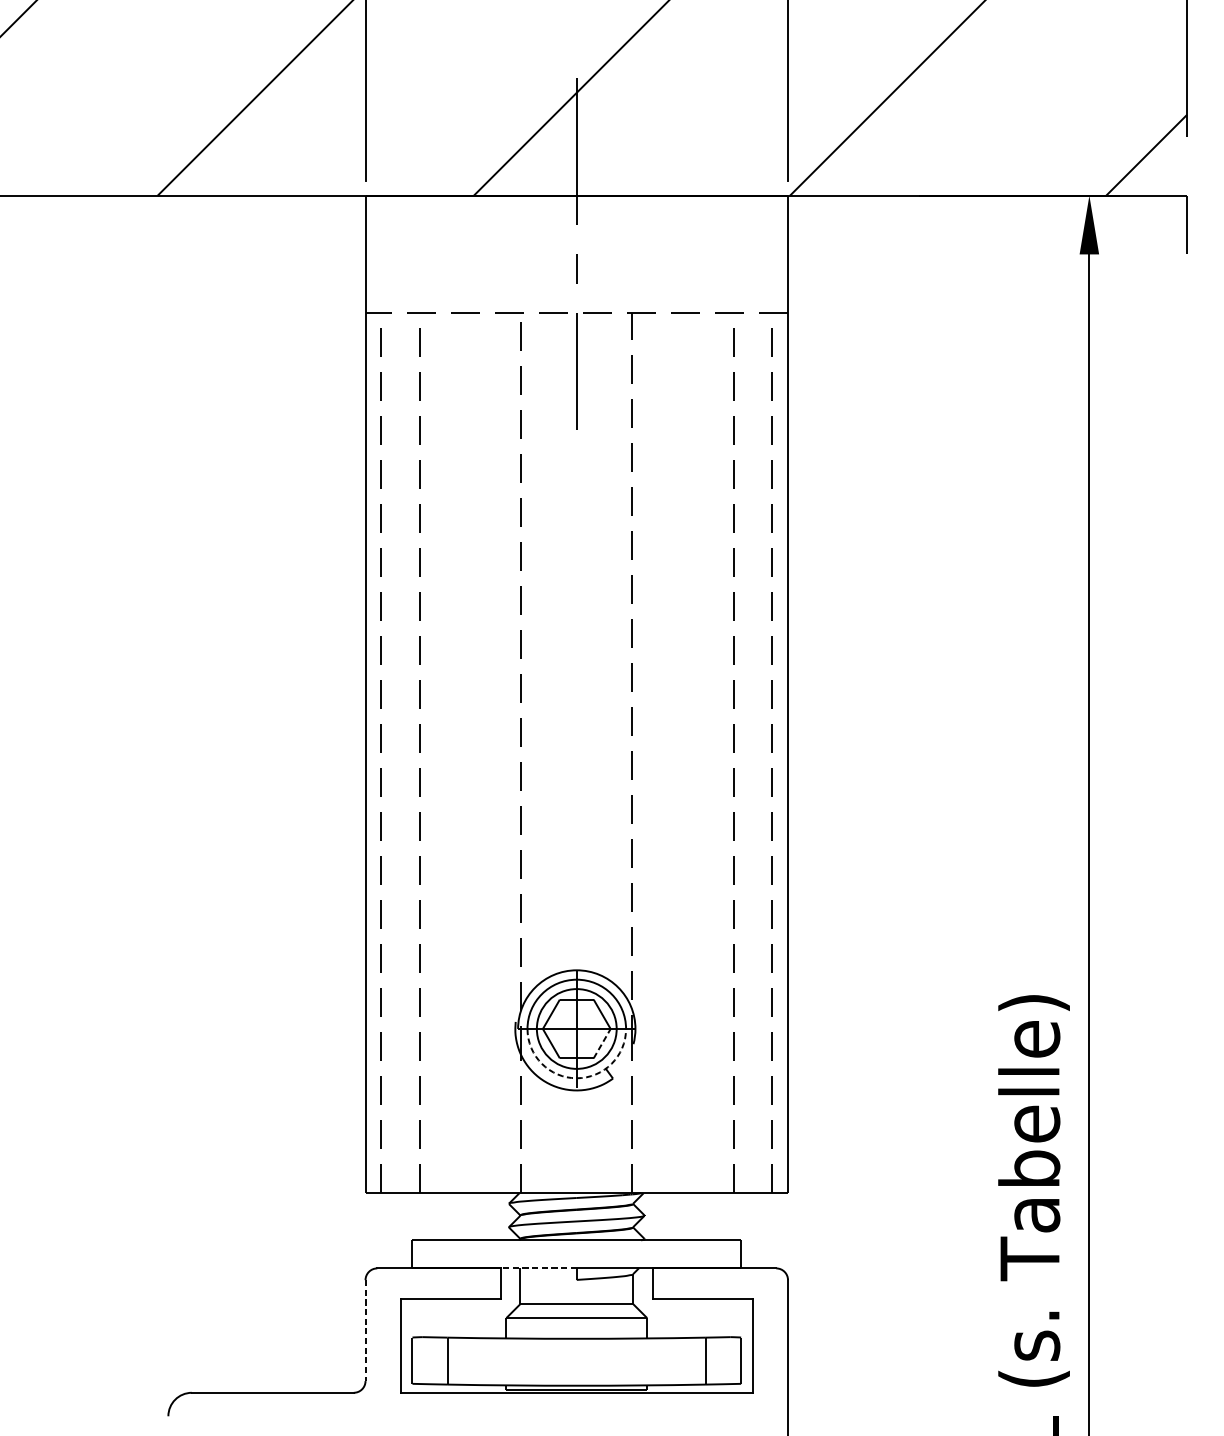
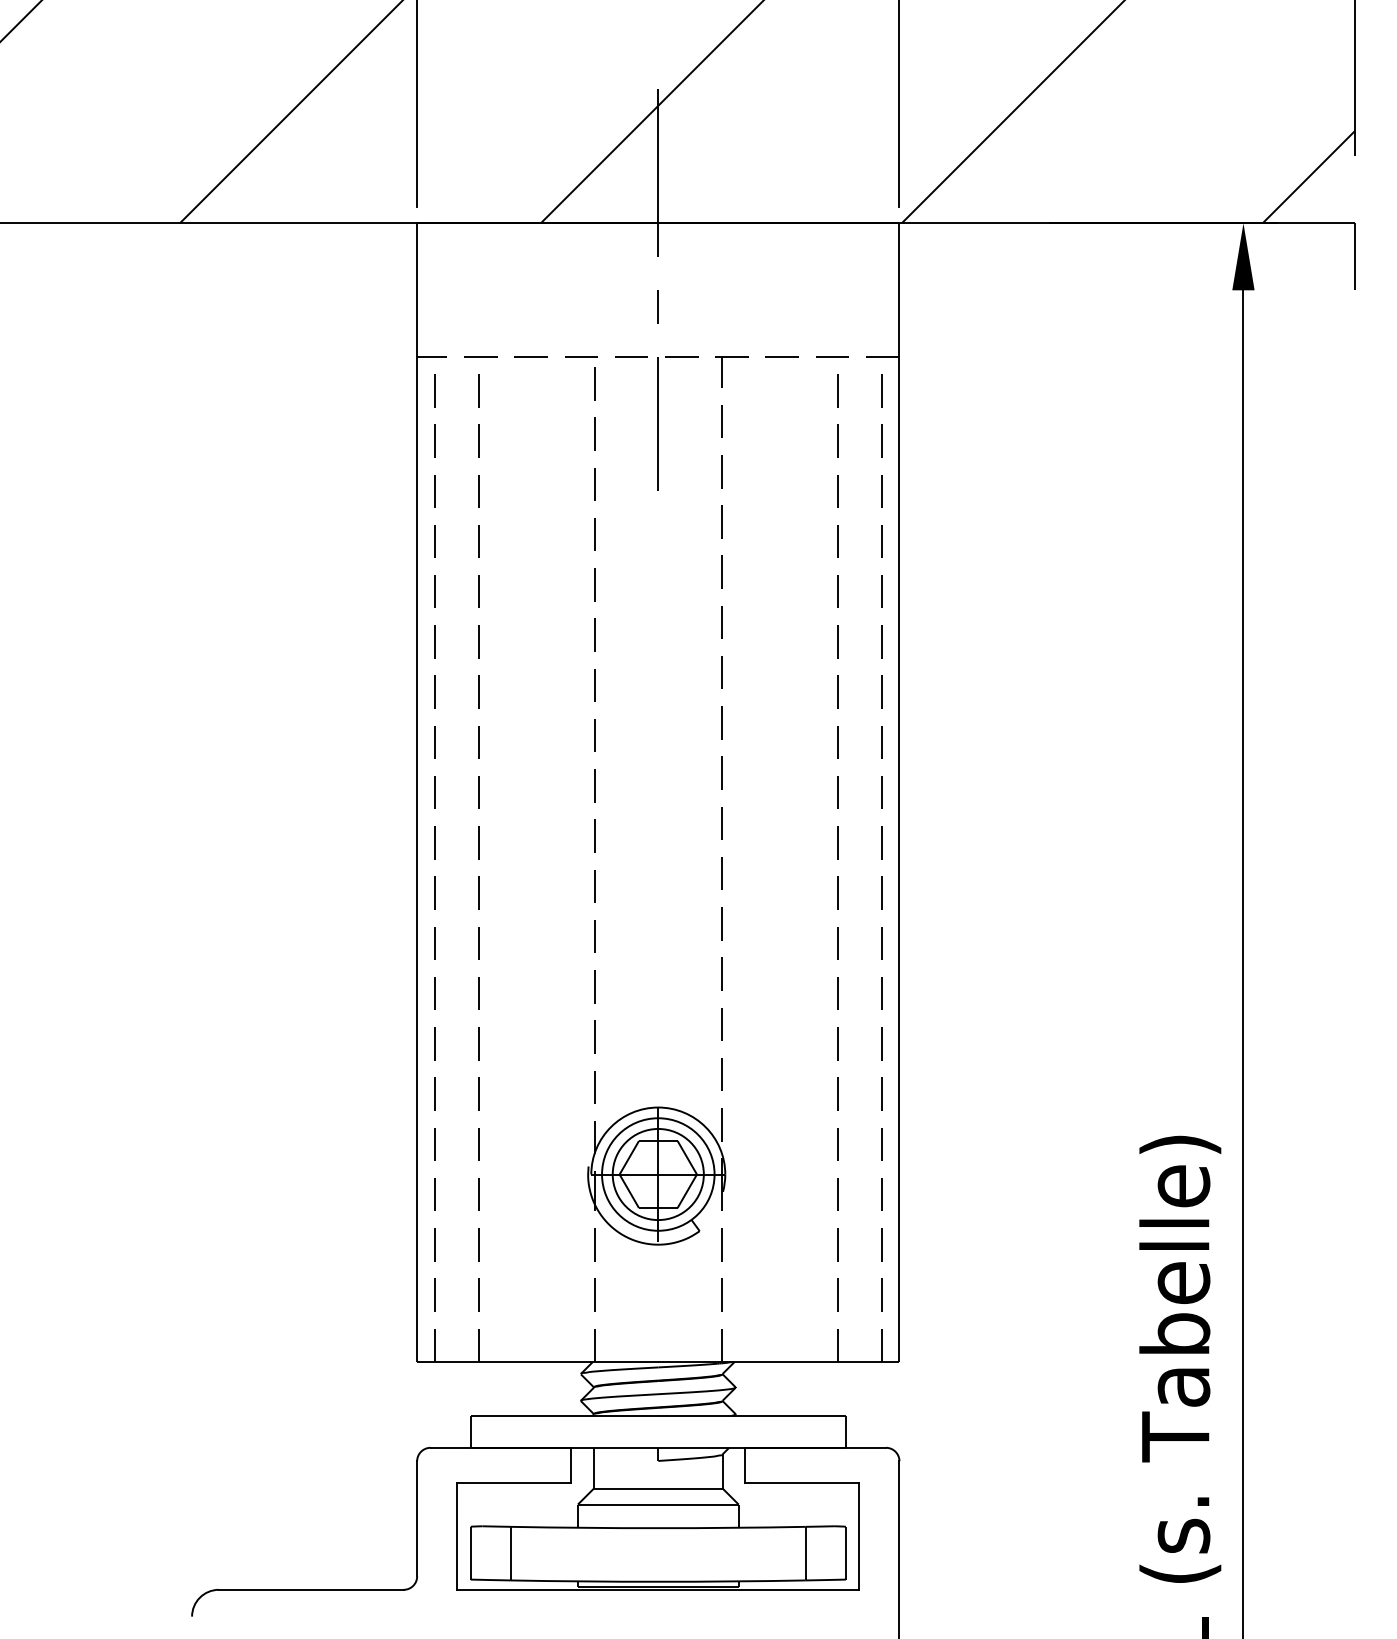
line: (602, 1042) -> (687, 1190), dashed -> solid
arc: (576, 1078) -> (658, 1230), dashed -> solid
line: (539, 1268) -> (615, 1447), dashed -> solid
line: (365, 1330) -> (417, 1518), dashed -> solid

